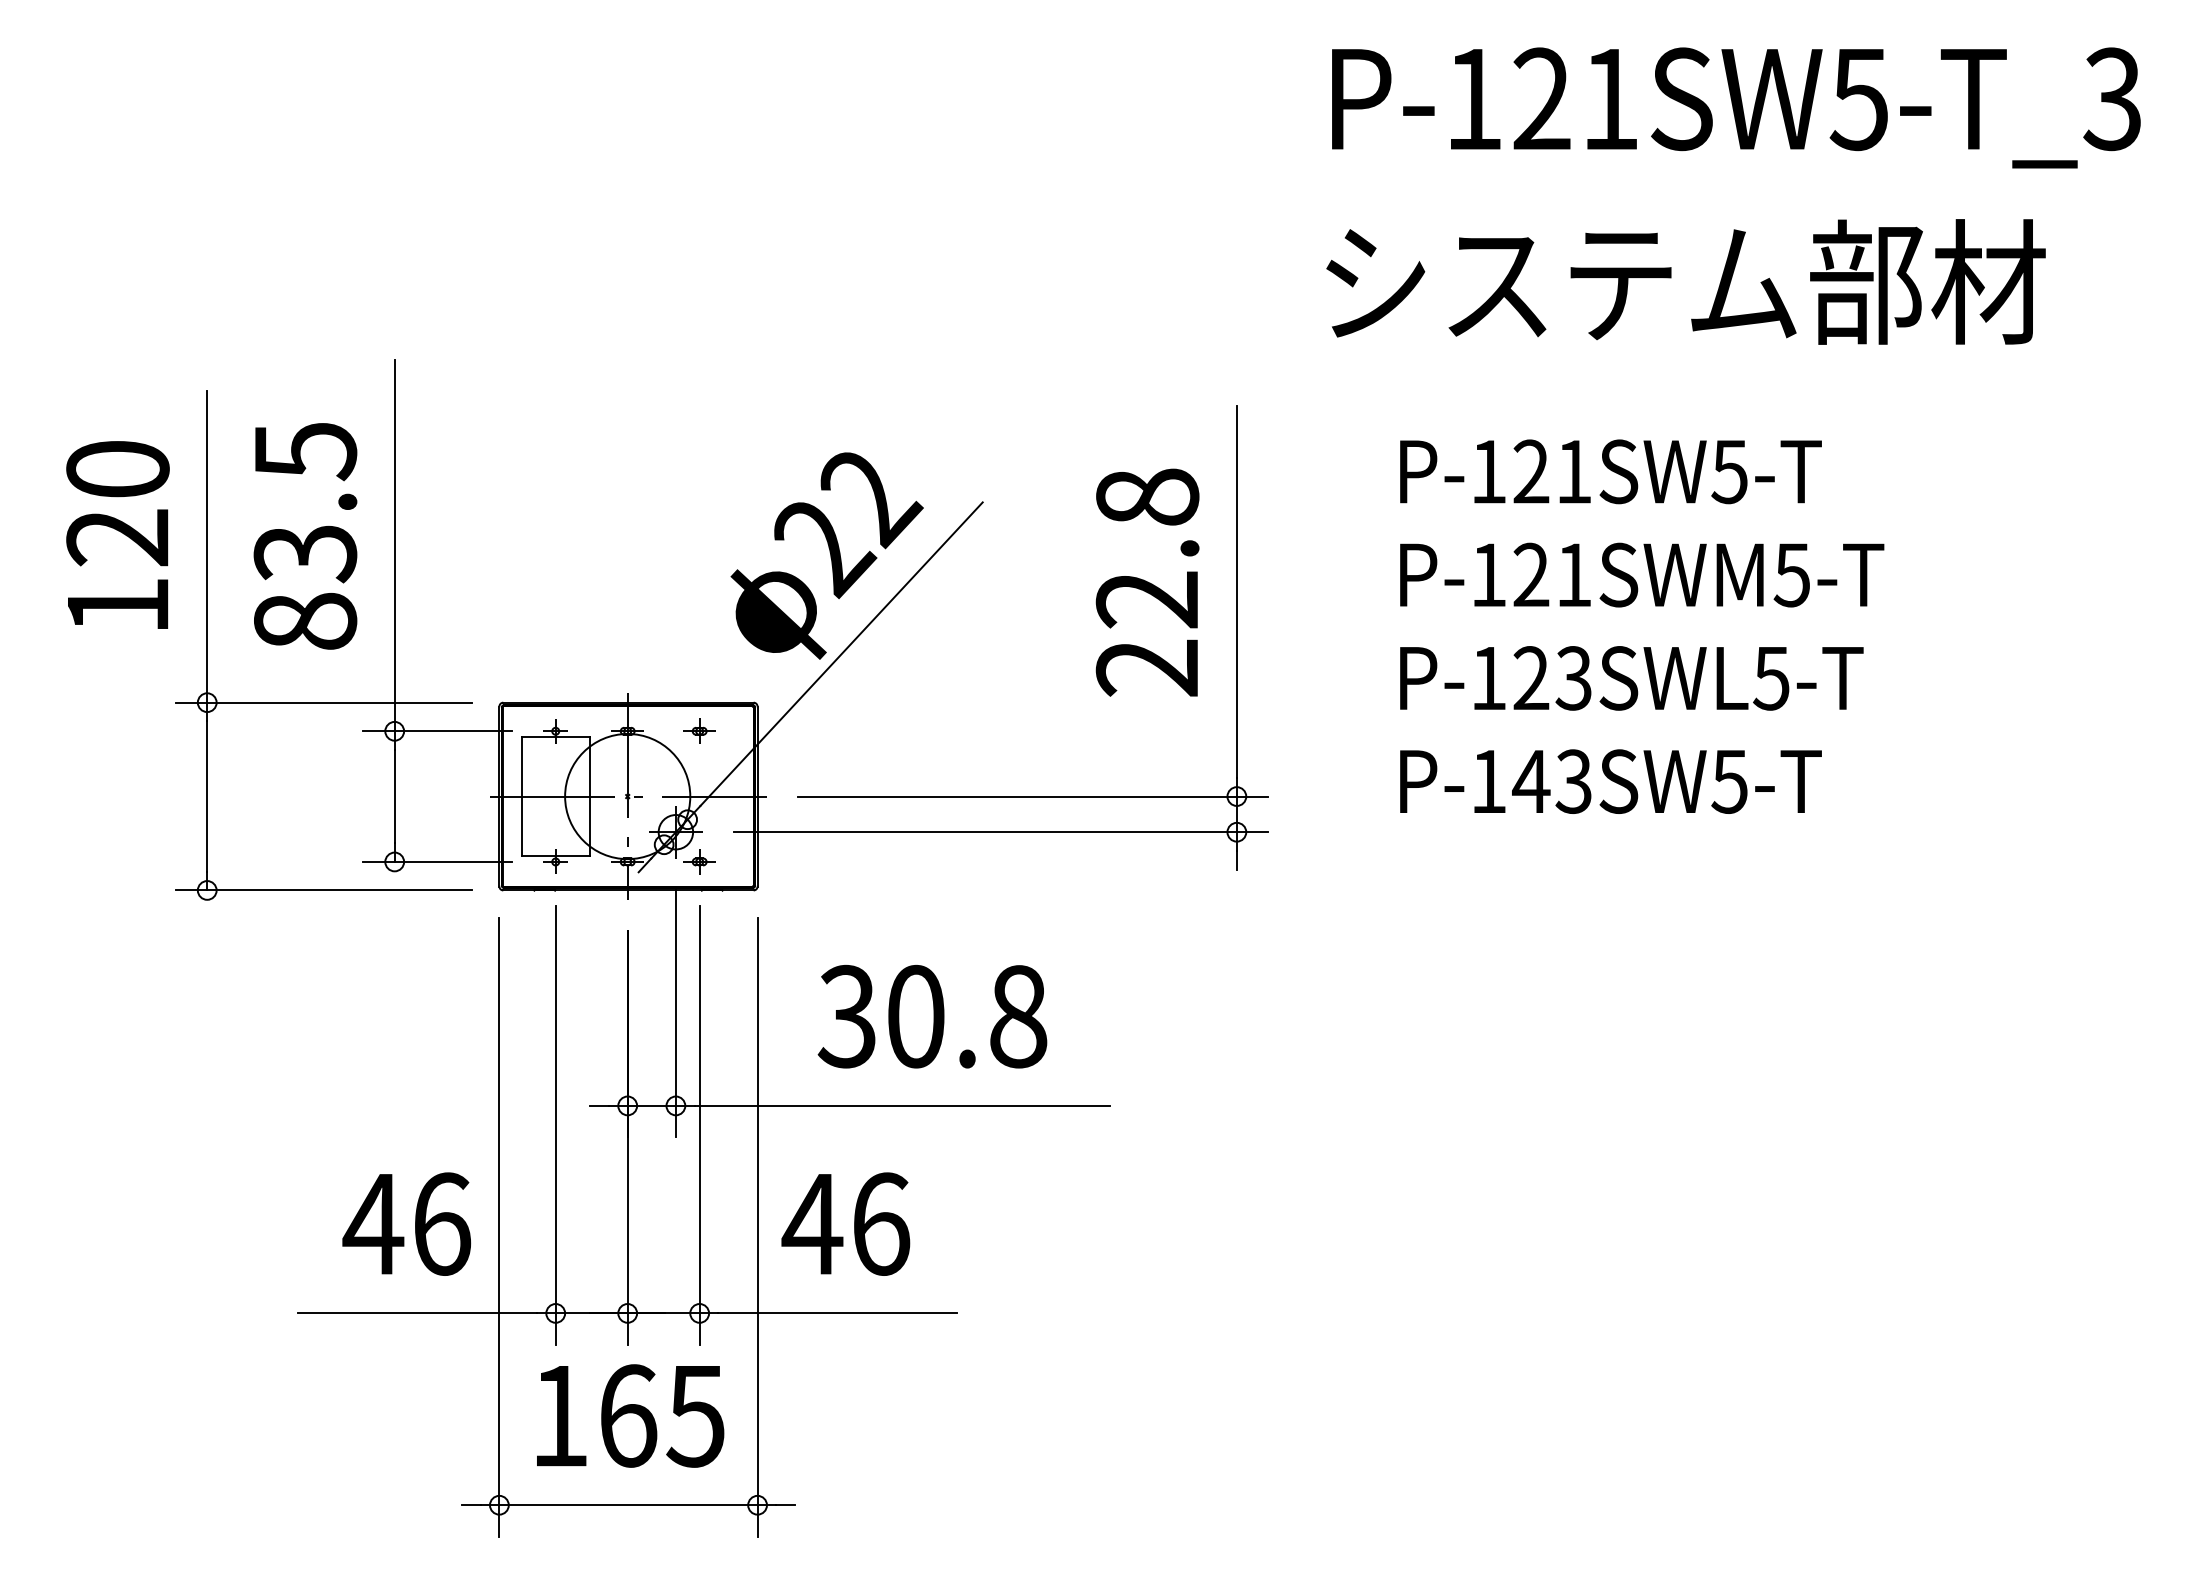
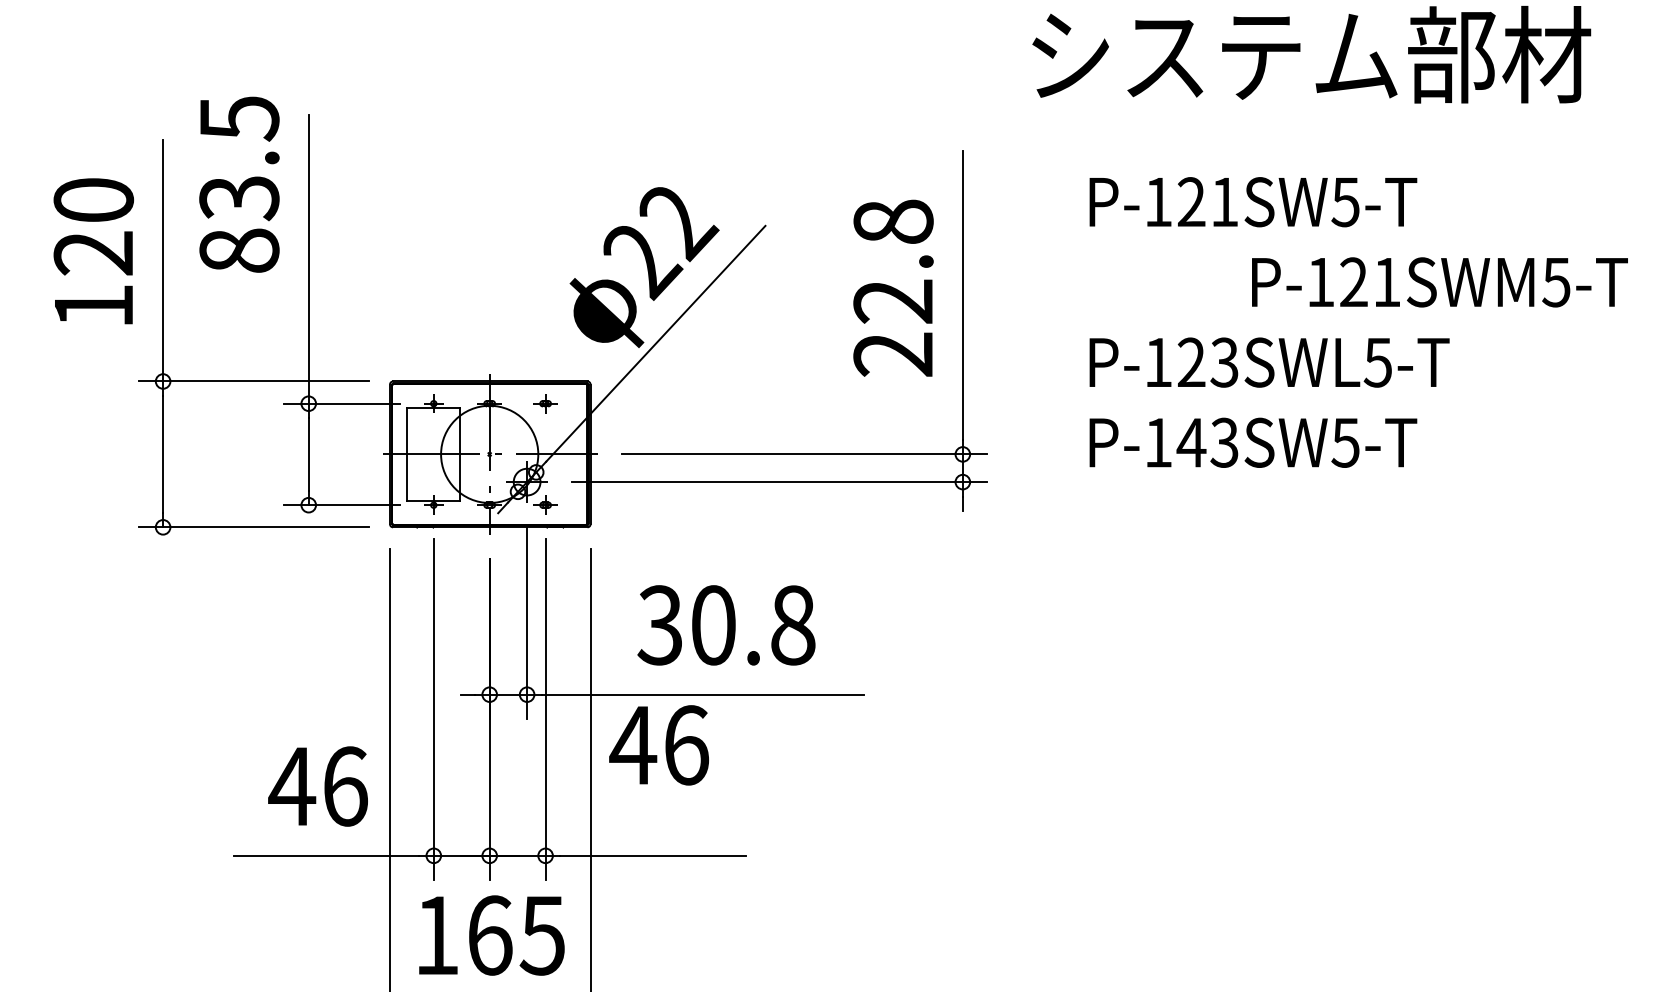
text: (305, 536) -> (239, 184), moved
text: (1642, 574) -> (1440, 281), moved
text: (845, 1223) -> (658, 744), moved

